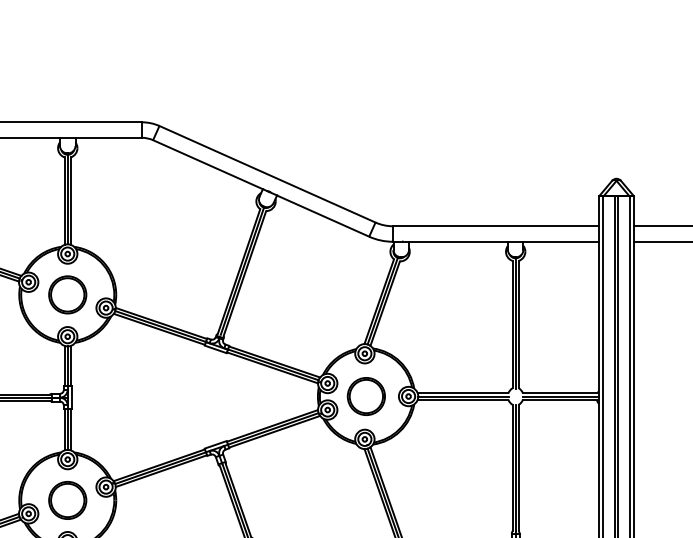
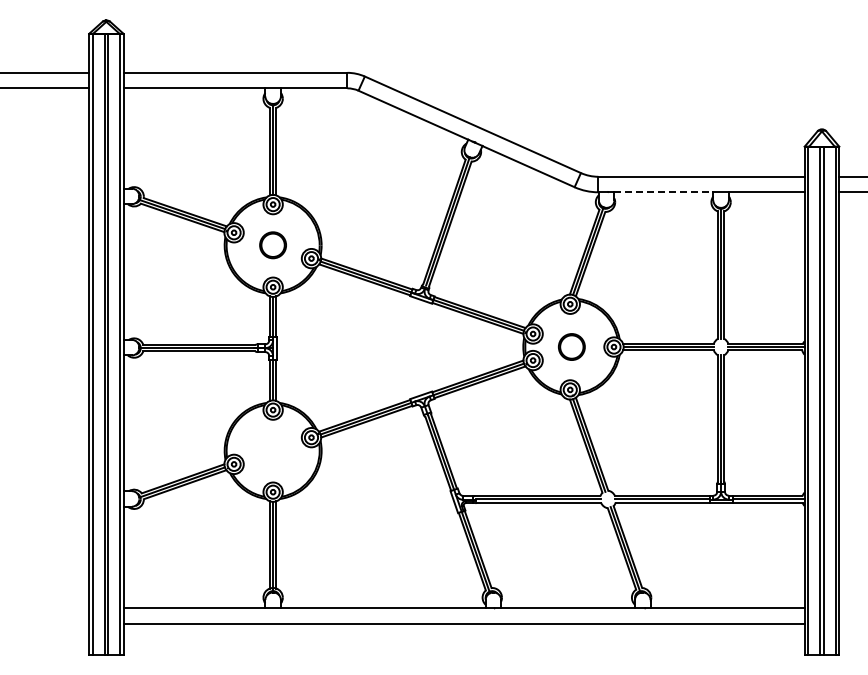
line: (459, 241) -> (664, 192), solid -> dashed
part: (67, 293) -> (272, 244), size x0.7
part: (366, 395) -> (571, 346), size x0.7
part: (67, 499) -> (272, 450), removed

